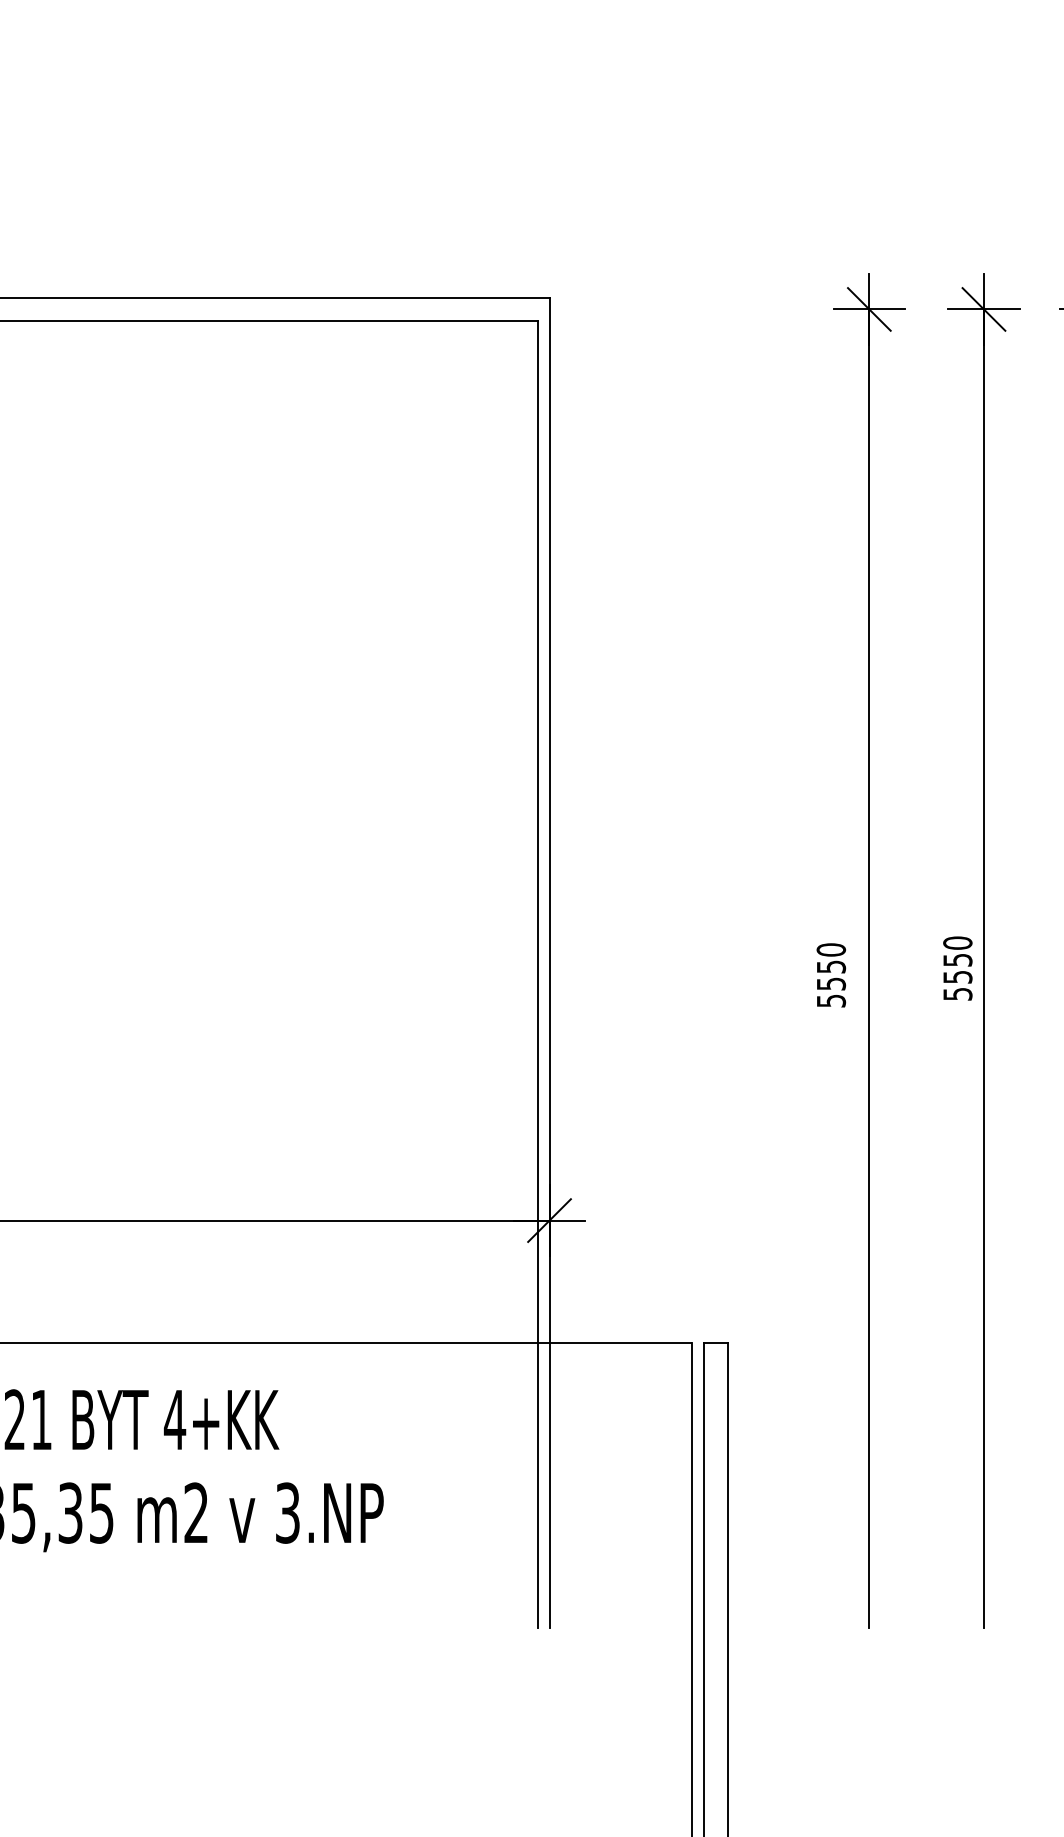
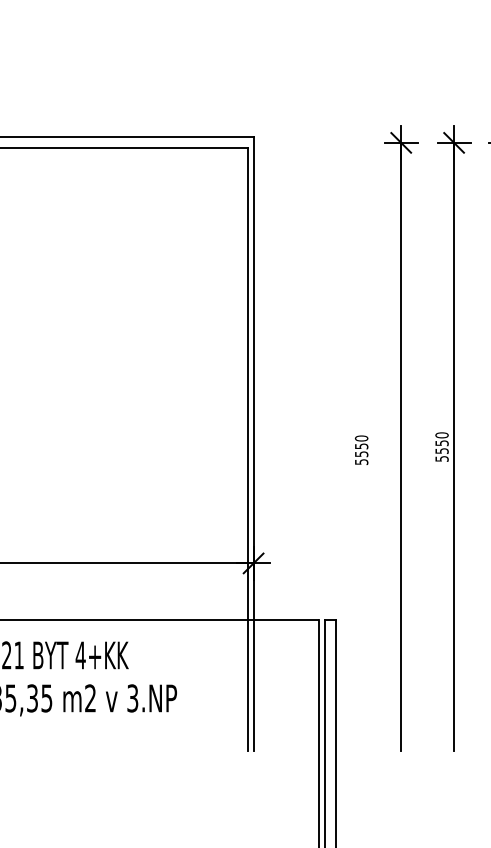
text: (830, 973) -> (361, 449), moved

